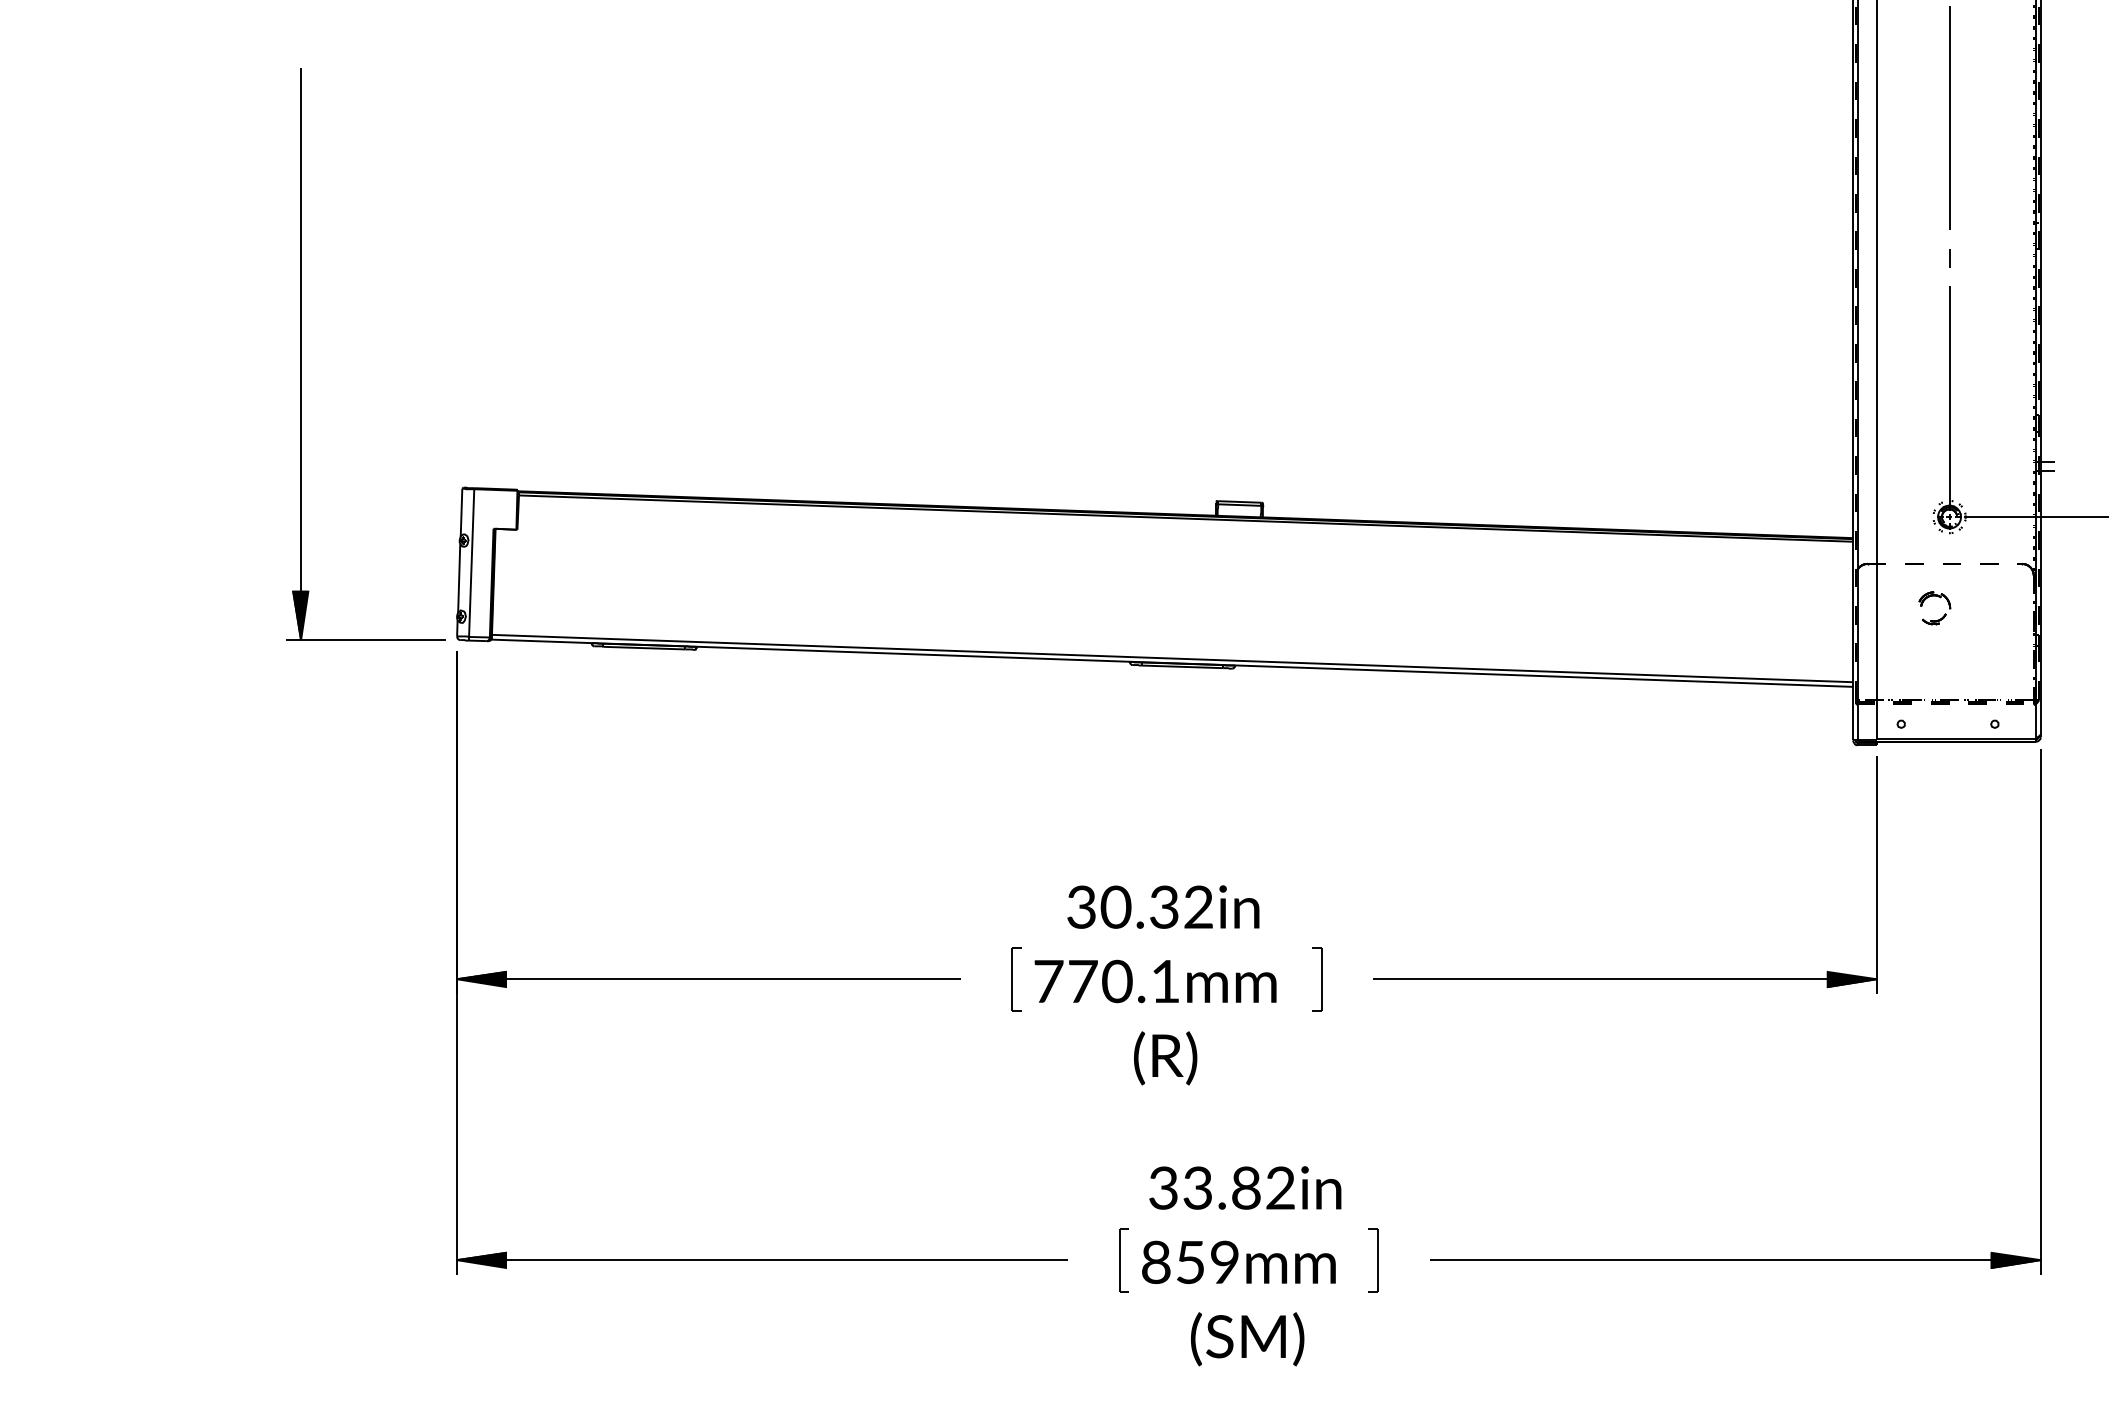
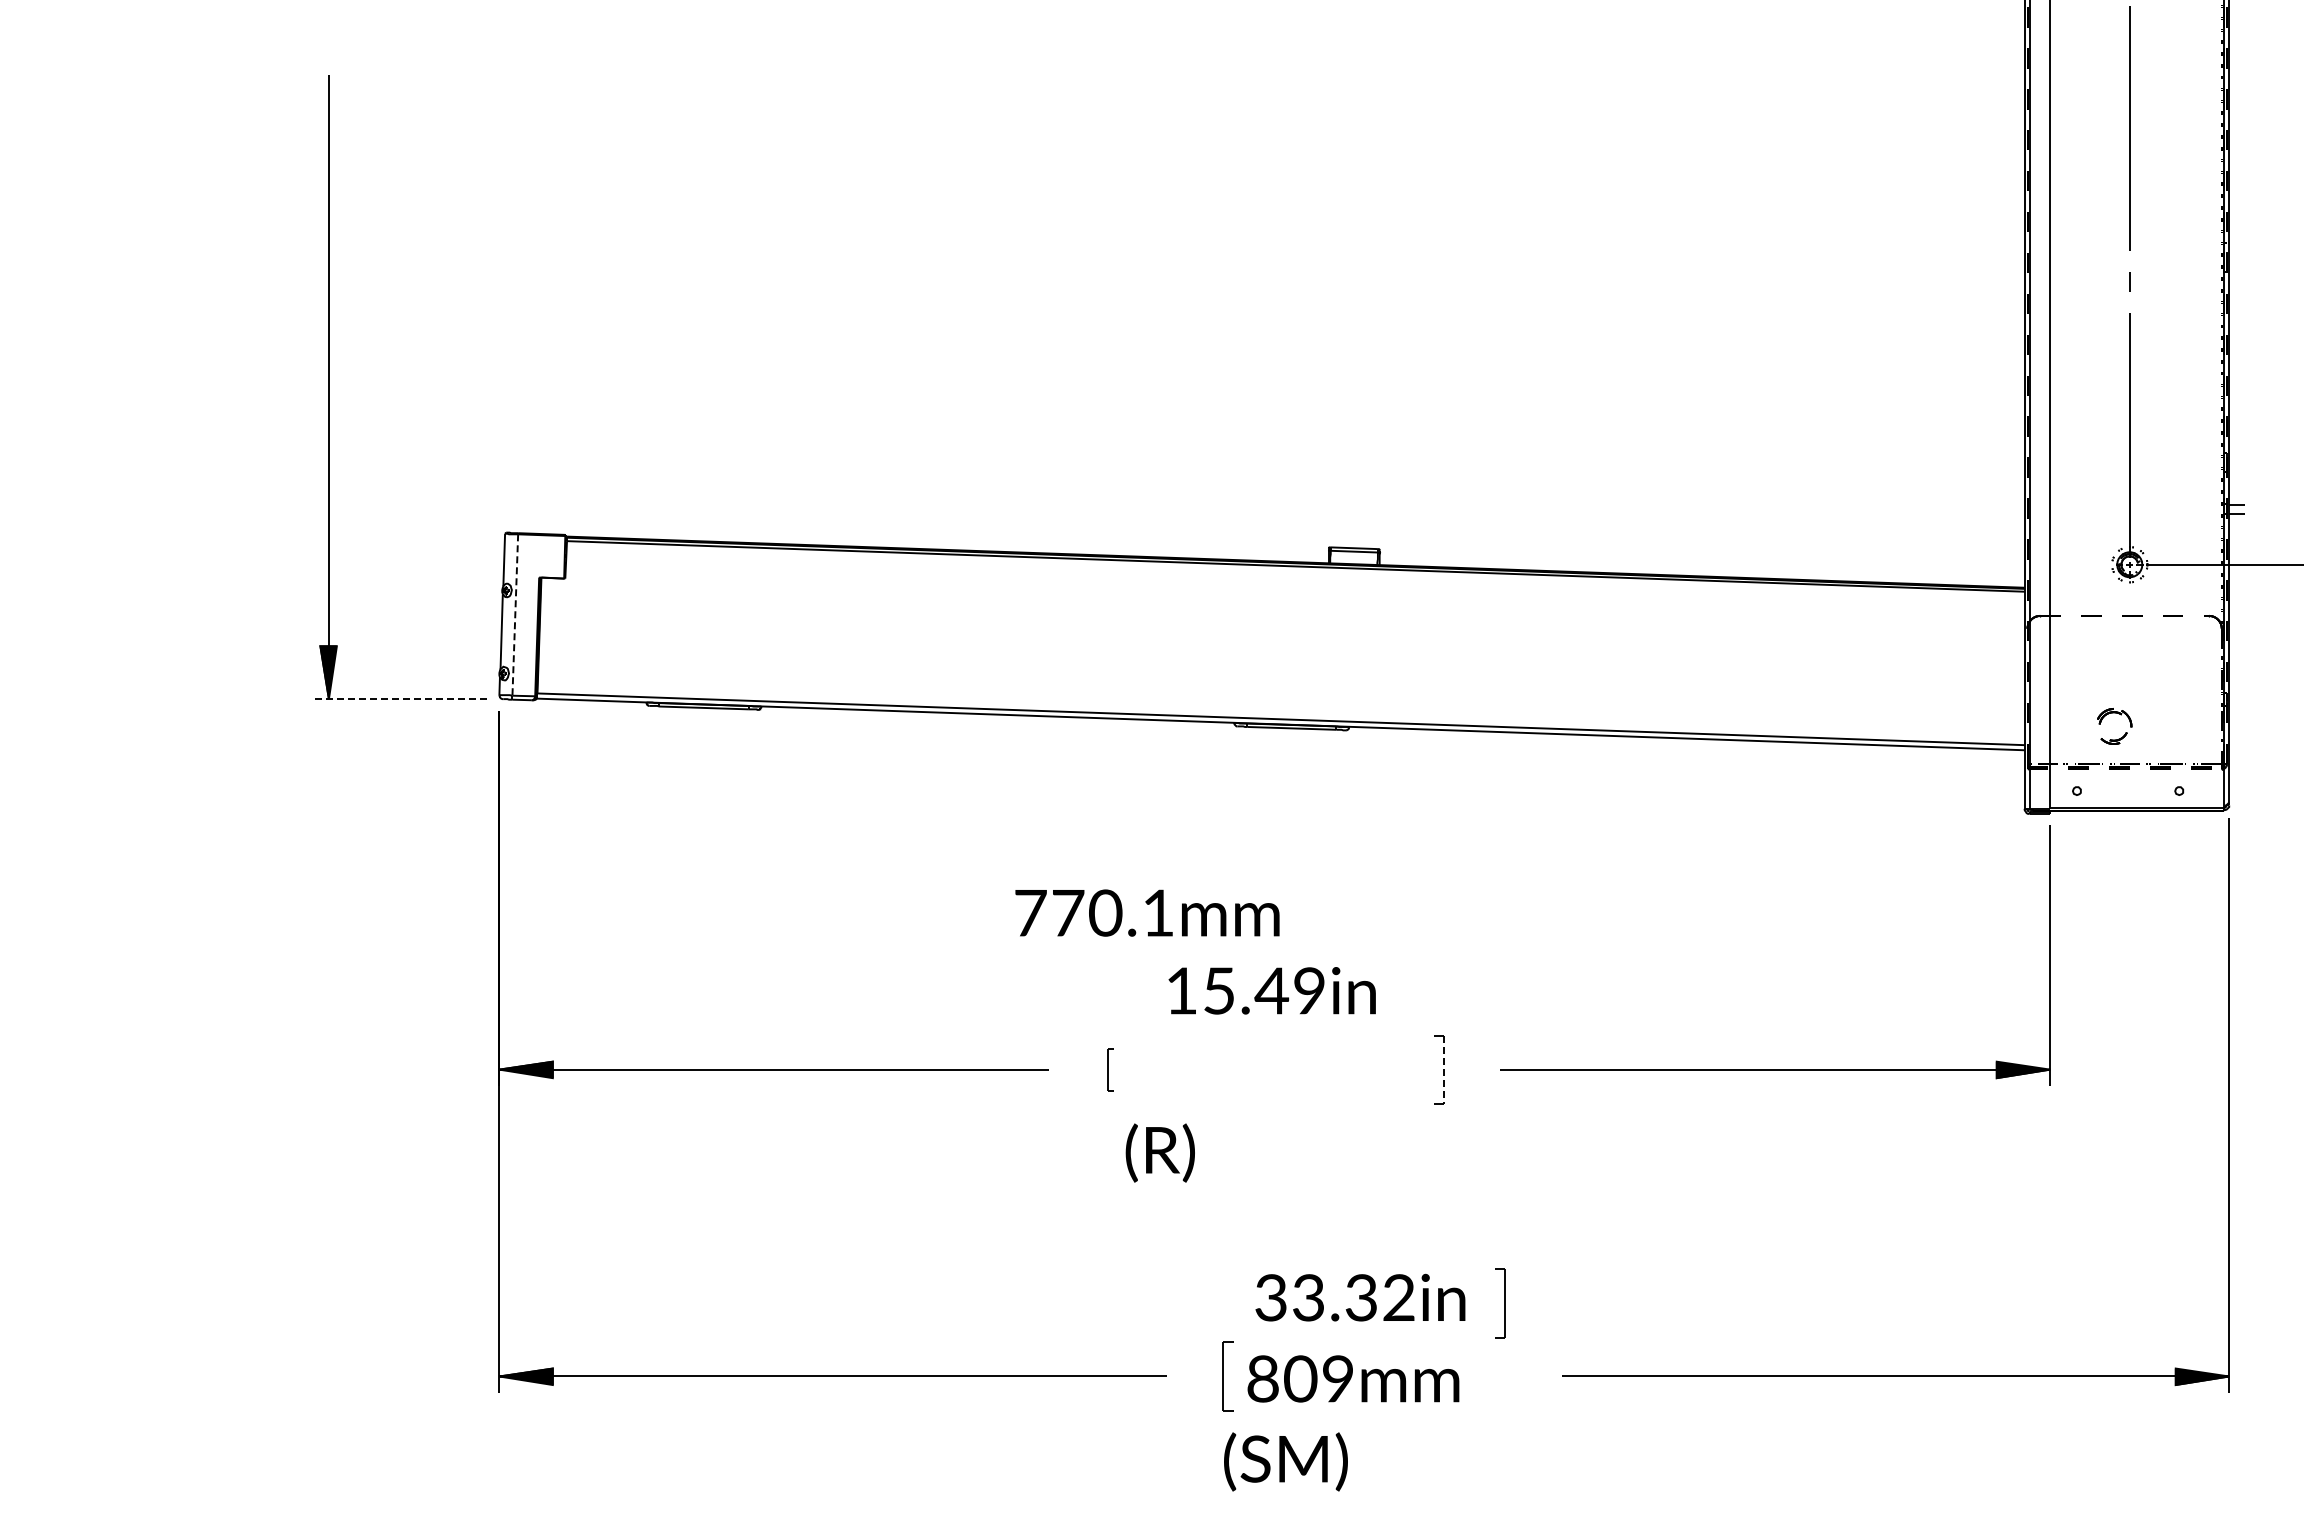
line: (471, 563) -> (515, 615), solid -> dashed
part: (1944, 613) -> (2125, 732), moved
line: (365, 640) -> (399, 699), solid -> dashed
text: (1140, 906) -> (1245, 990), 30.32in -> 15.49in
part: (1016, 979) -> (1110, 1069), size x0.6
text: (1155, 980) -> (1147, 912), moved
line: (1321, 980) -> (1443, 1070), solid -> dashed
text: (1164, 1057) -> (1159, 1152), moved
text: (1246, 1187) -> (1361, 1297), 33.82in -> 33.32in
part: (1373, 1260) -> (1500, 1303), moved
text: (1190, 1261) -> (1300, 1378), 859mm -> 809mm
text: (1247, 1338) -> (1285, 1461), moved

